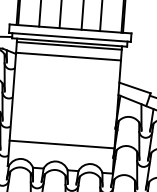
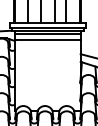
line: (61, 144) -> (47, 95), removed

